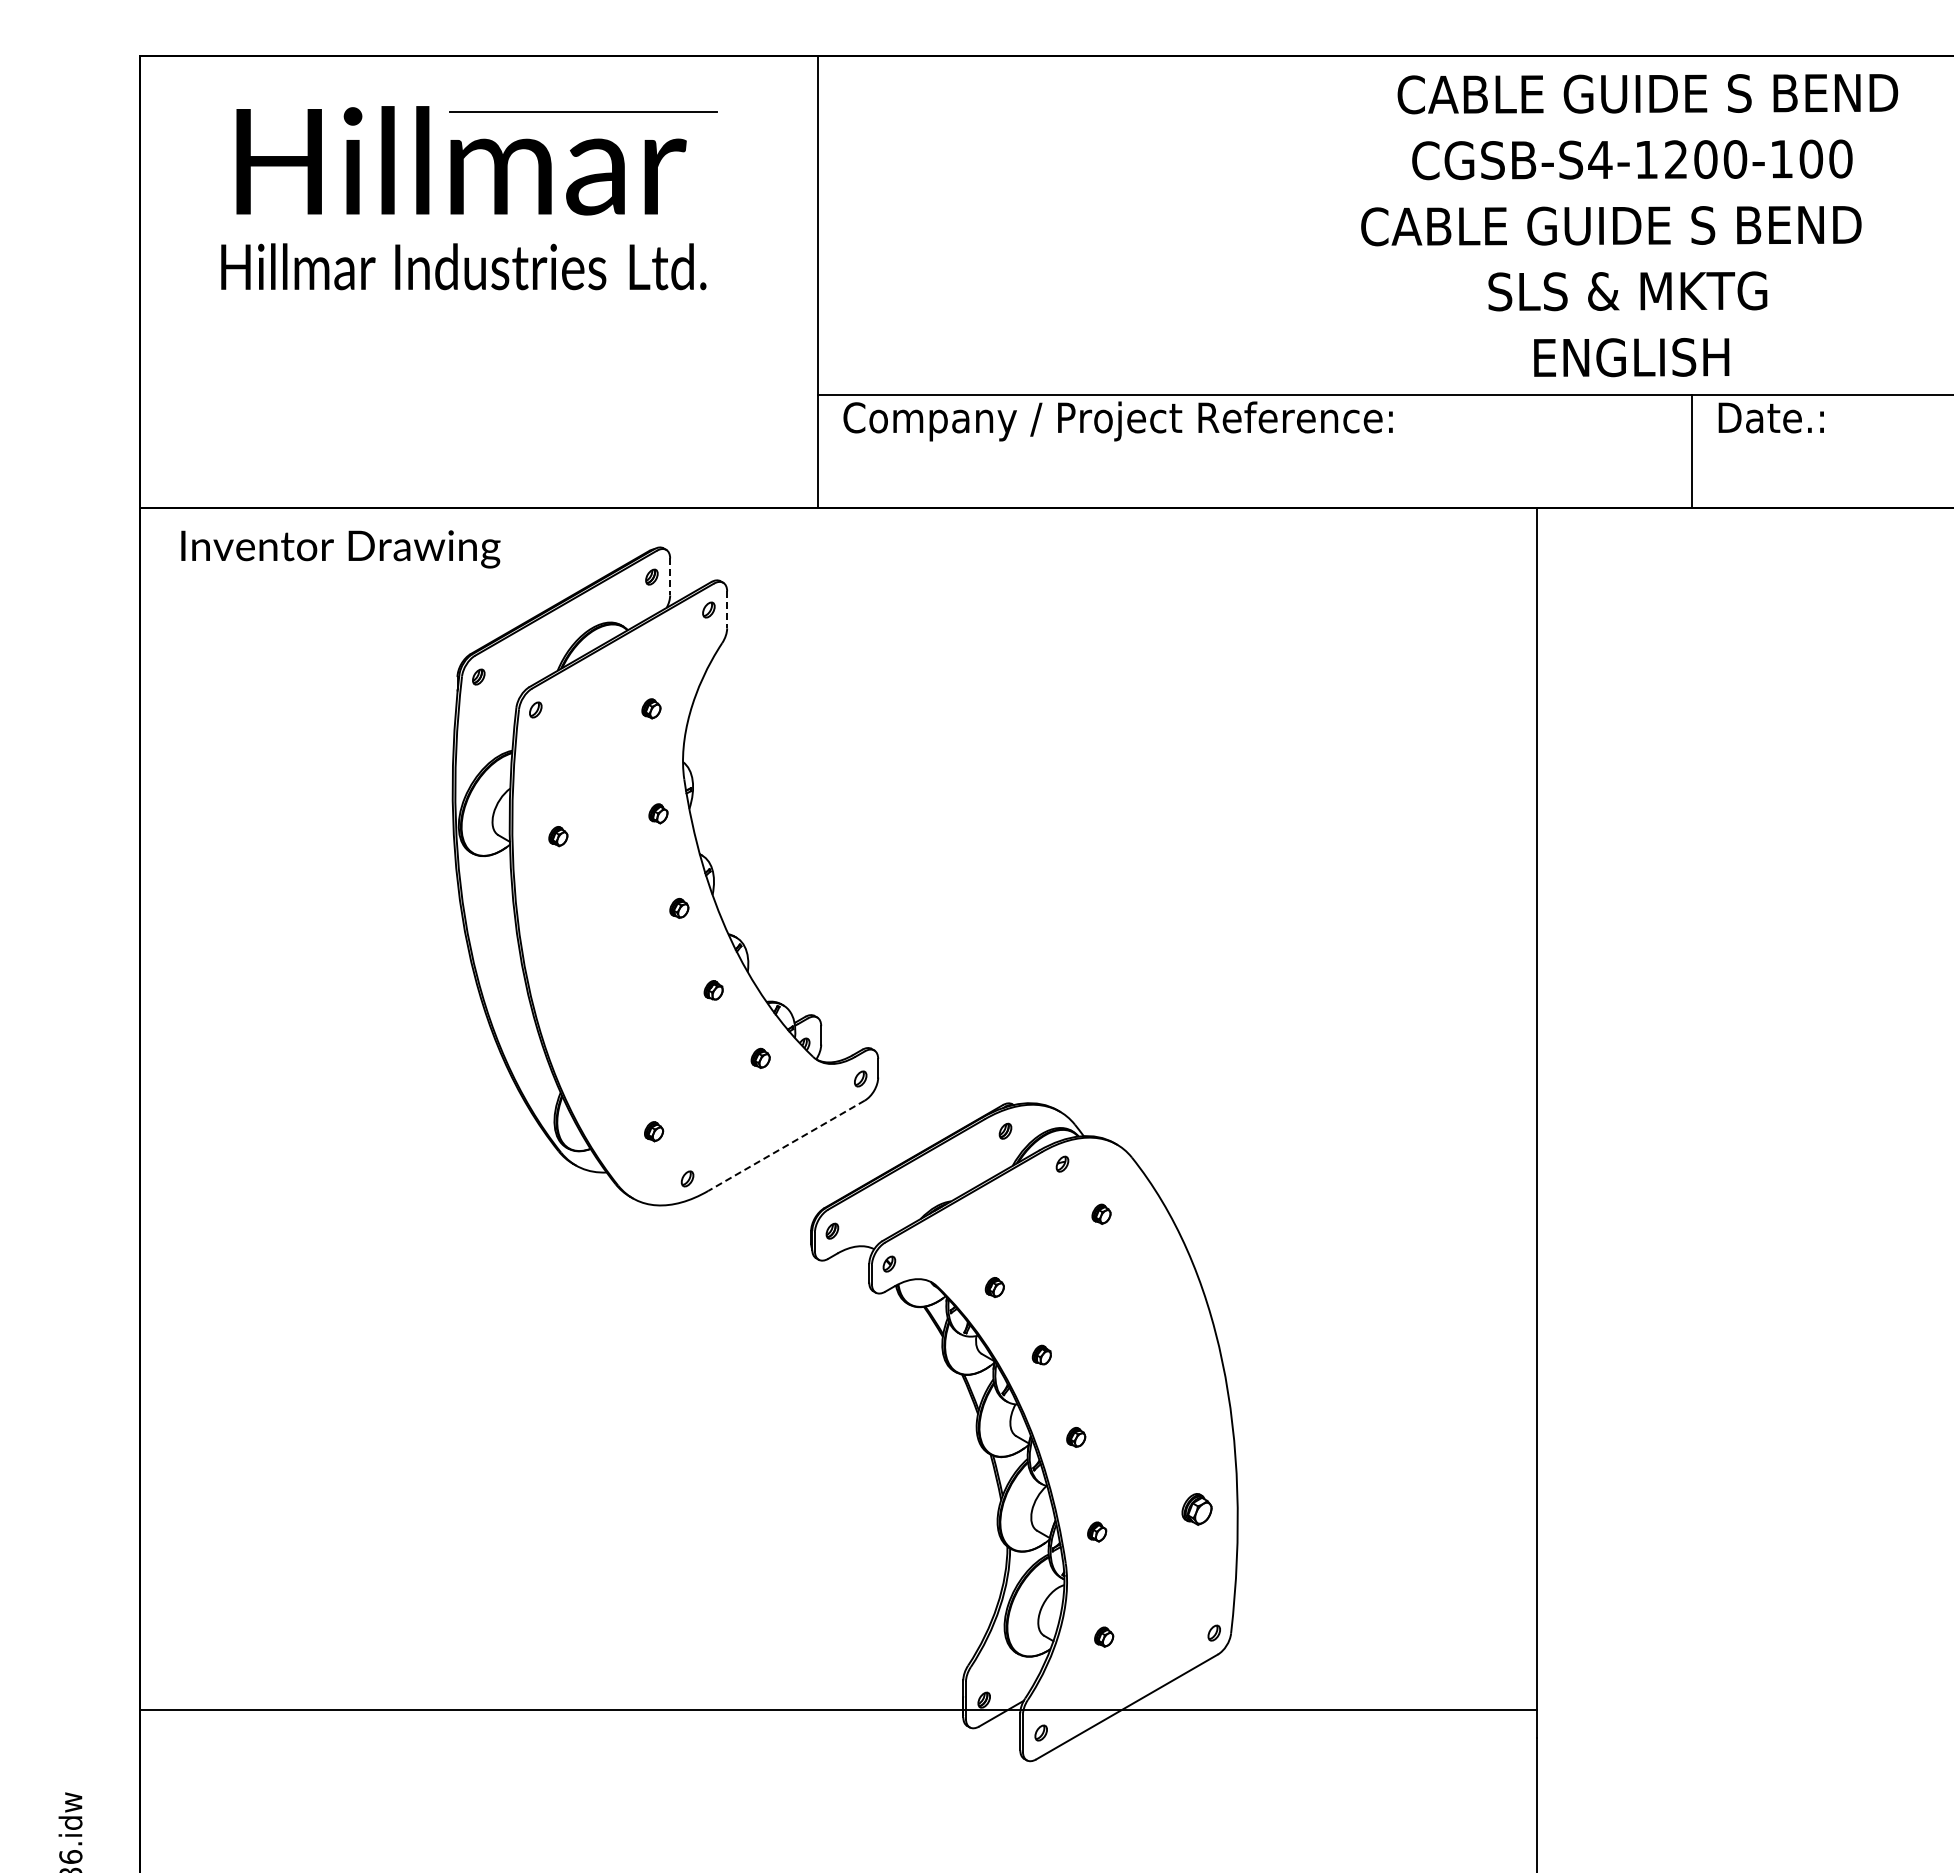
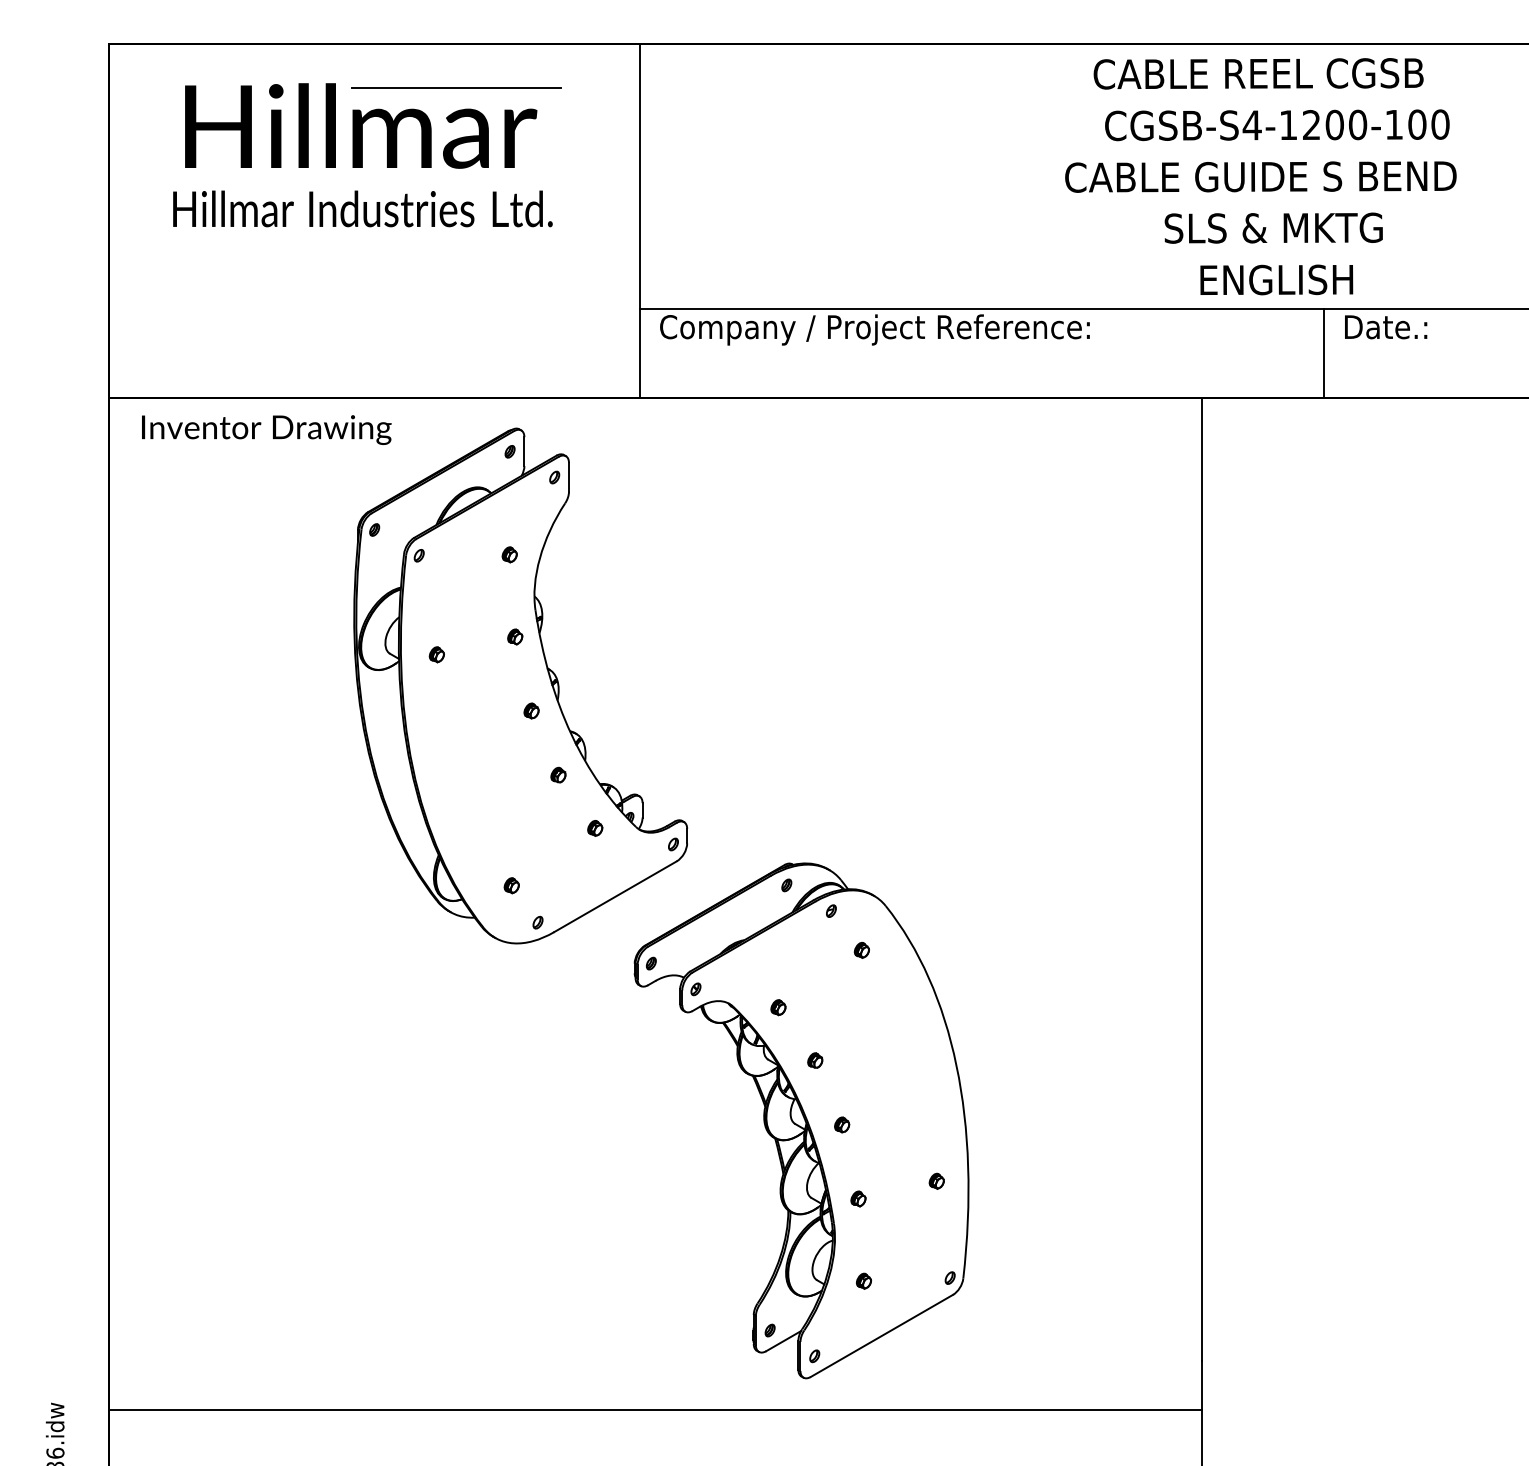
text: (1730, 93) -> (1354, 73), CABLE GUIDE S BEND -> CABLE REEL CGSB
line: (670, 577) -> (524, 452), dashed -> solid
line: (727, 610) -> (569, 477), dashed -> solid
line: (786, 1146) -> (615, 897), dashed -> solid
part: (1197, 1509) -> (937, 1181), size x0.62
line: (837, 1709) -> (655, 1409), moved

